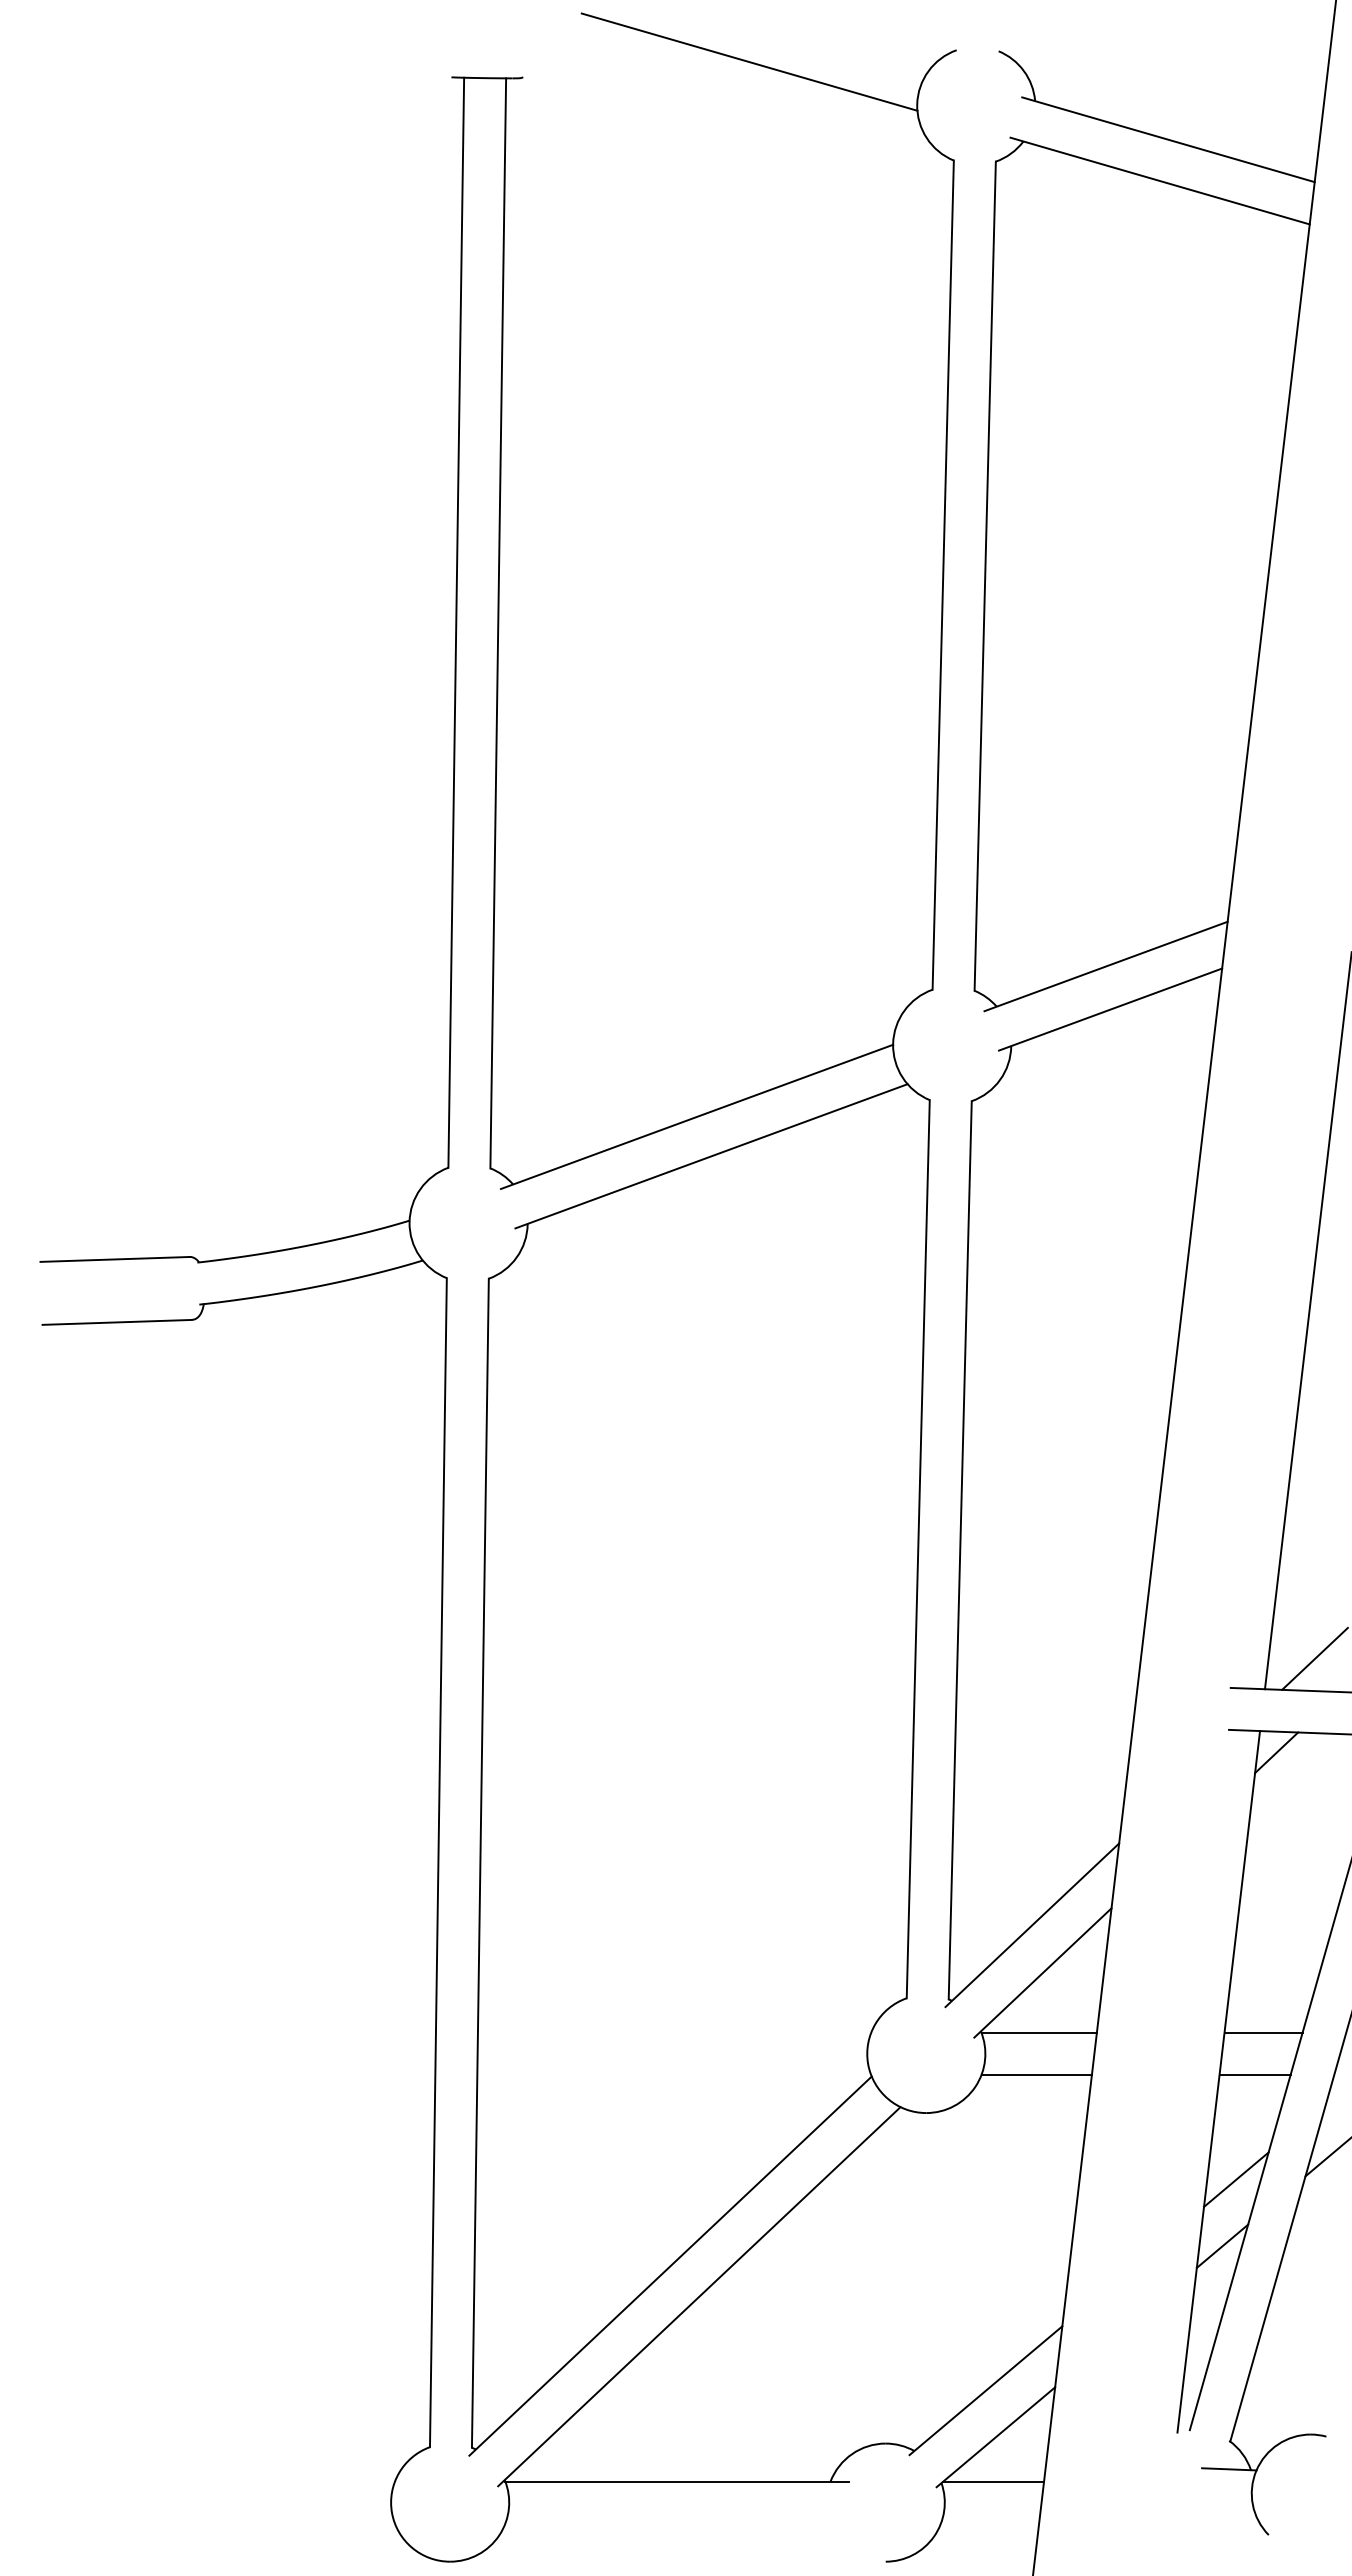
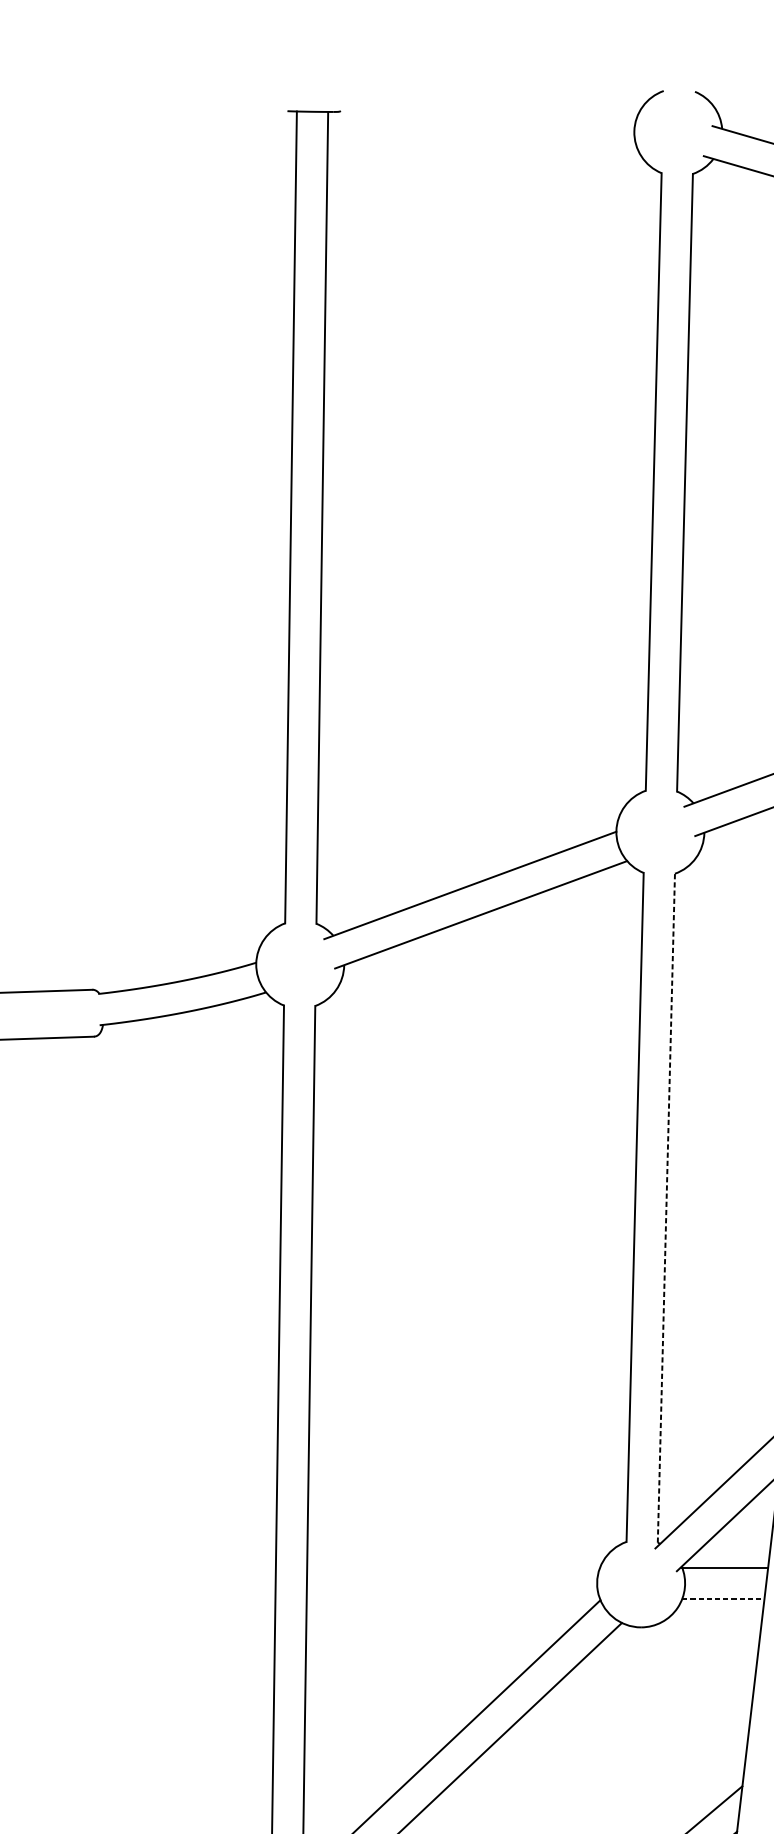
line: (749, 61) -> (509, 99), removed
line: (960, 1549) -> (666, 1207), solid -> dashed
line: (1037, 2074) -> (723, 1598), solid -> dashed

